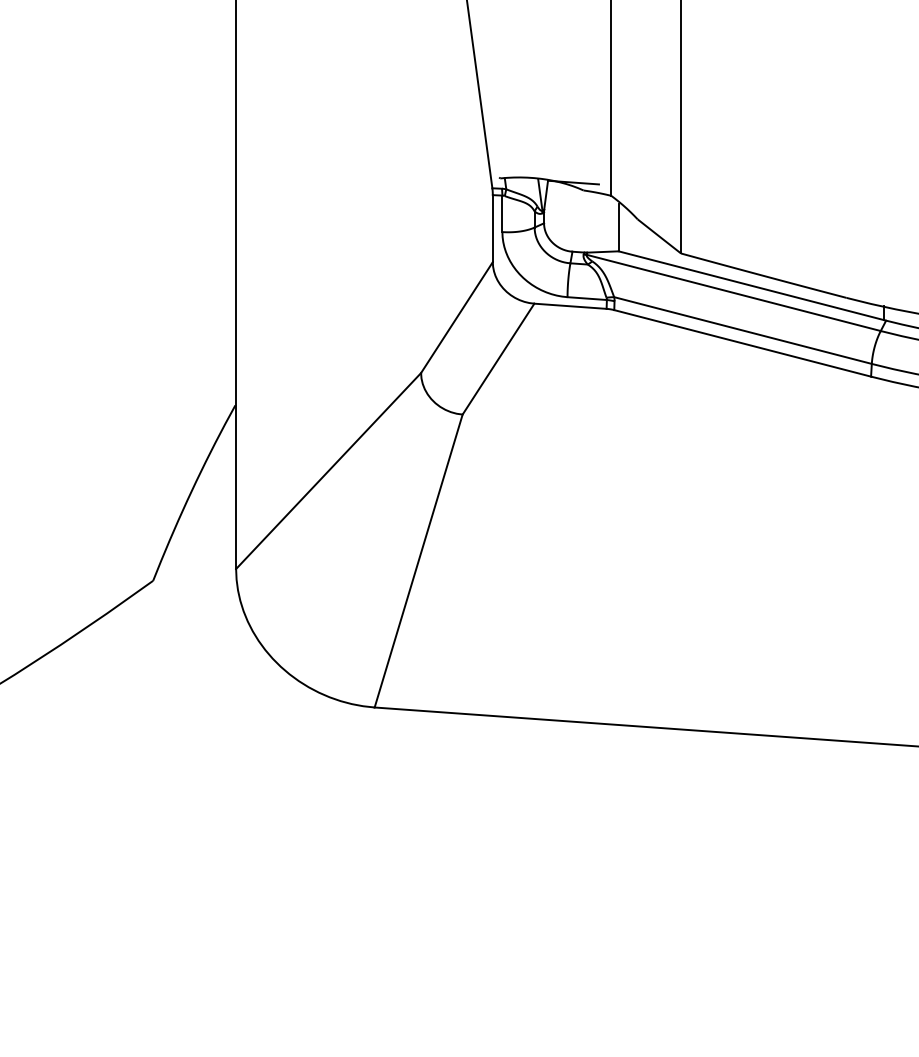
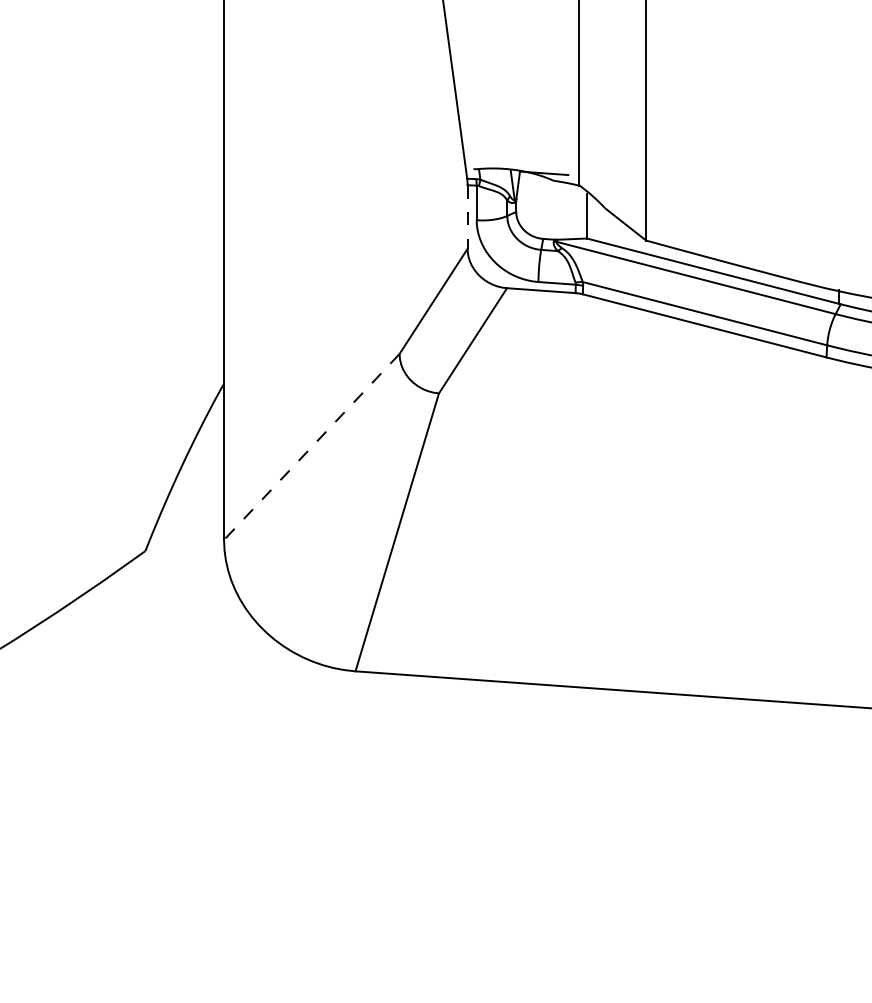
line: (492, 229) -> (467, 217), solid -> dashed
line: (328, 470) -> (311, 446), solid -> dashed

